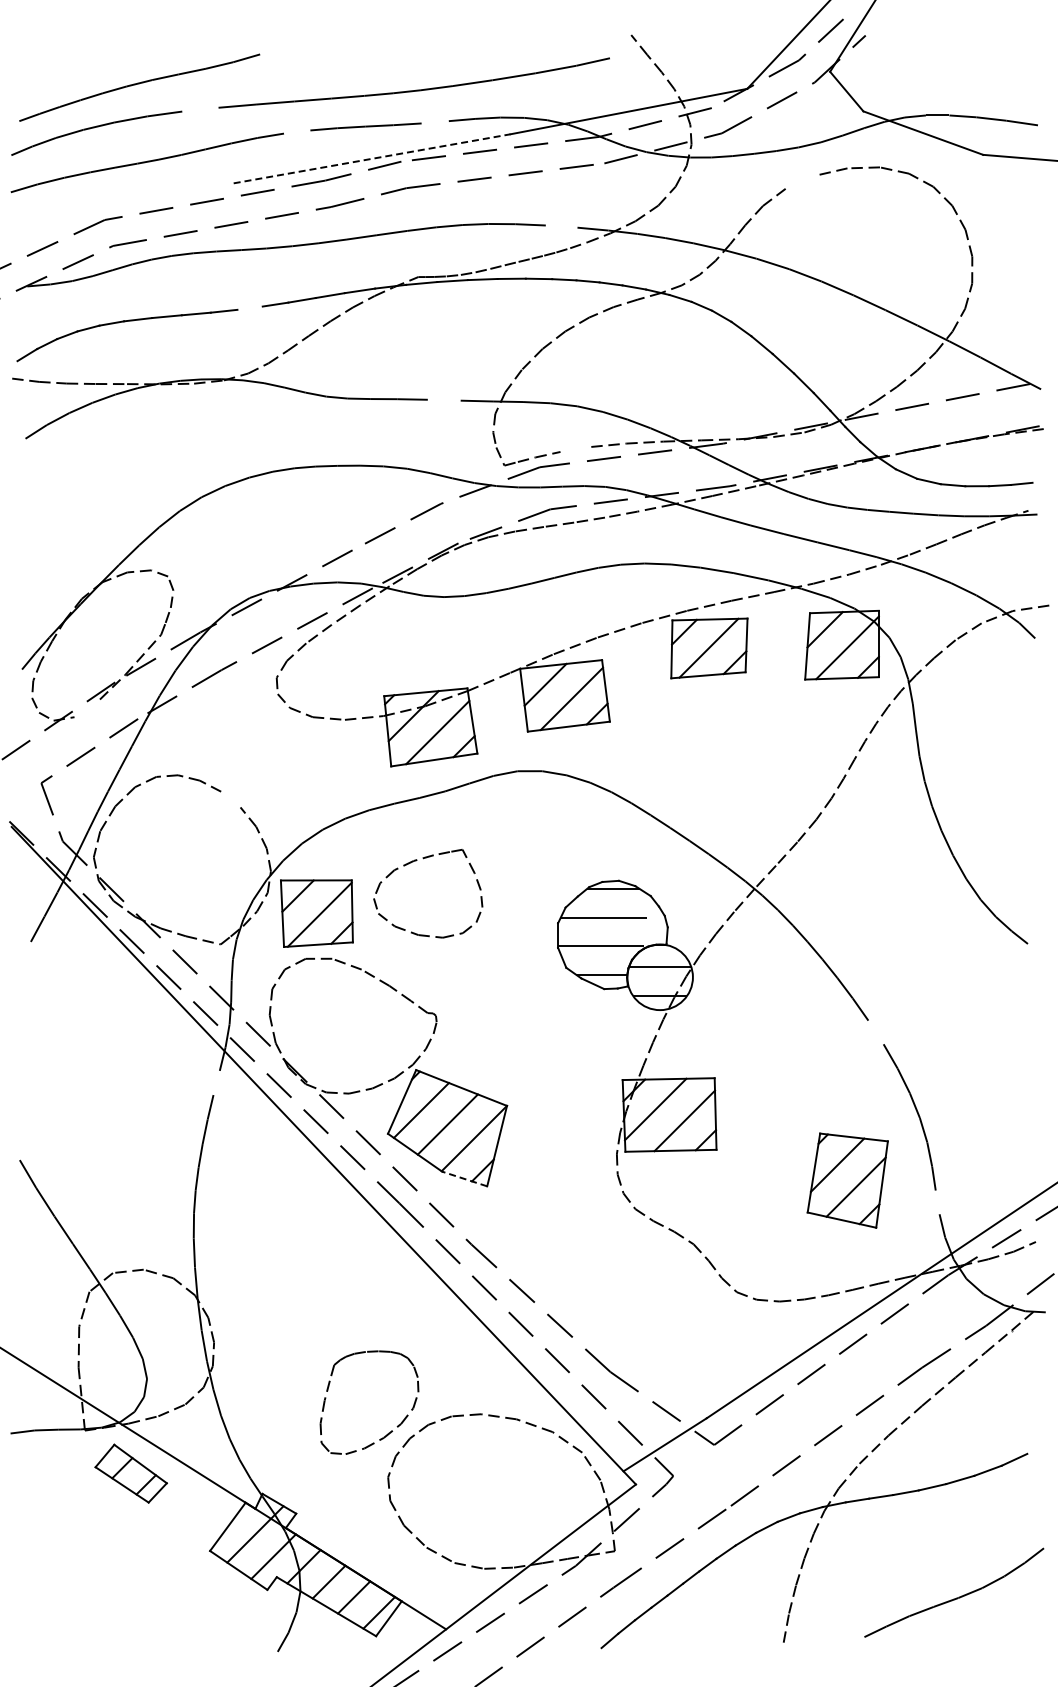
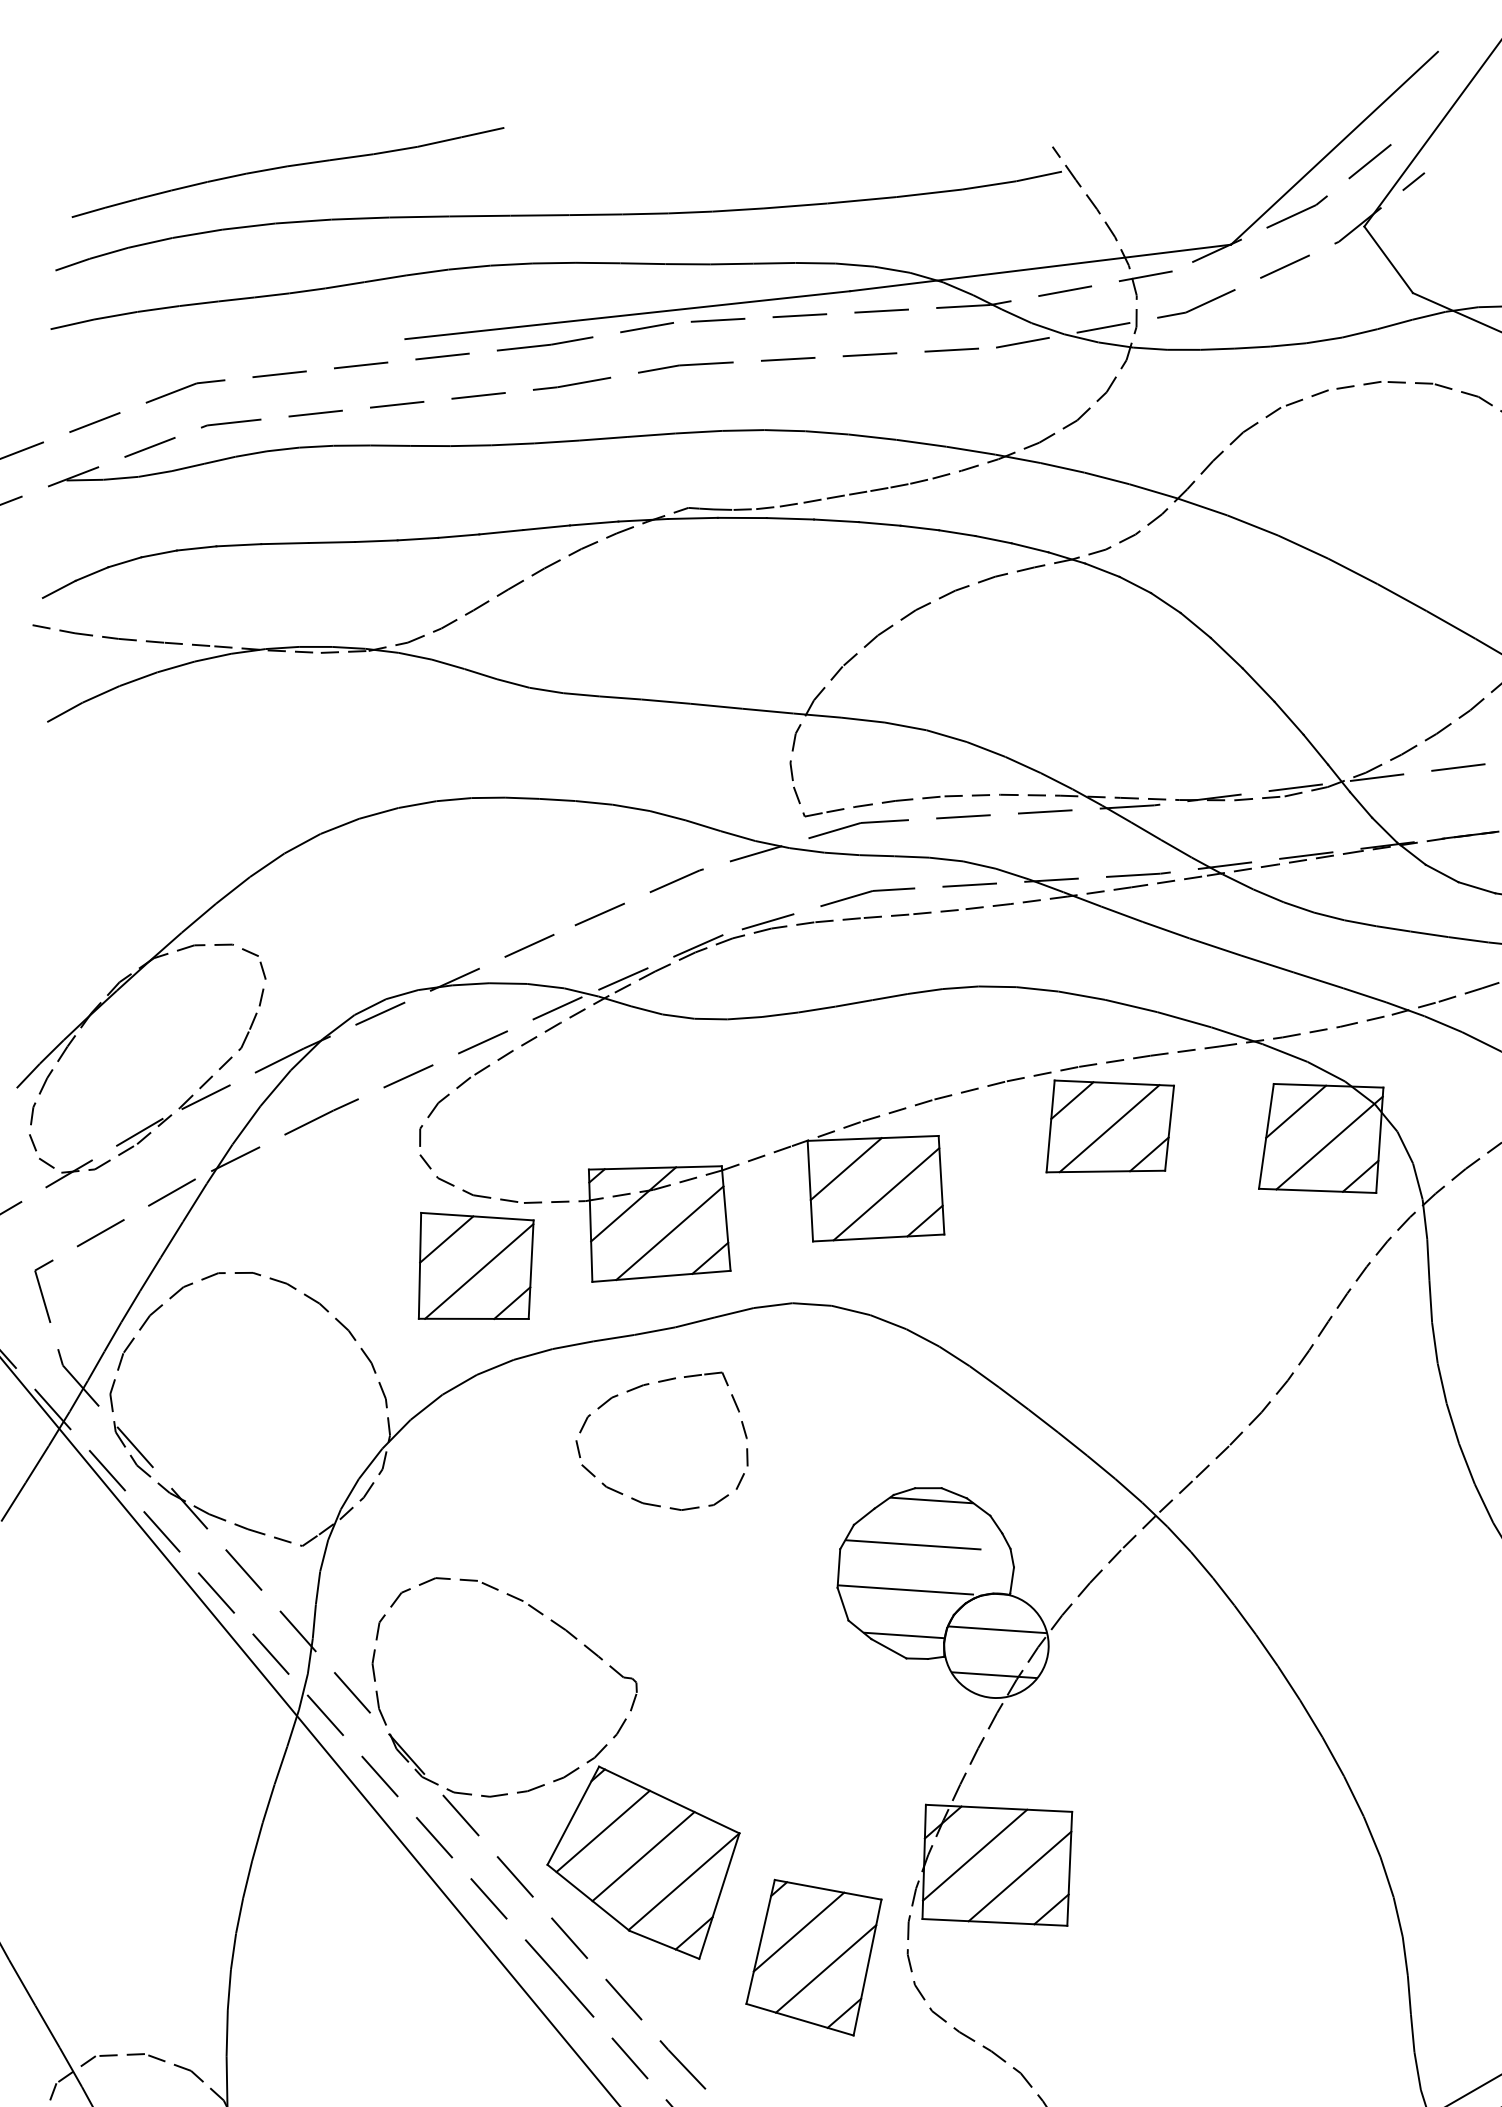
line: (273, 50) -> (482, 132), added
line: (624, 54) -> (1039, 176), added
line: (200, 109) -> (360, 218), added
line: (434, 122) -> (730, 264), added
line: (297, 131) -> (512, 263), added
line: (372, 158) -> (628, 314), dashed -> solid
line: (799, 181) -> (1303, 397), added
line: (561, 226) -> (921, 443), added
line: (249, 307) -> (417, 537), added
line: (443, 399) -> (715, 705), added
line: (575, 448) -> (919, 797), added
line: (86, 708) -> (114, 1156), added
line: (230, 799) -> (333, 1316), added
part: (416, 861) -> (647, 1386), moved
part: (316, 913) -> (474, 1269), moved
line: (875, 1032) -> (1332, 1756), added
line: (216, 1082) -> (280, 1764), added
line: (464, 1179) -> (663, 1945), dashed -> solid
part: (847, 1180) -> (813, 1957), moved
line: (937, 1202) -> (1412, 2033), added

